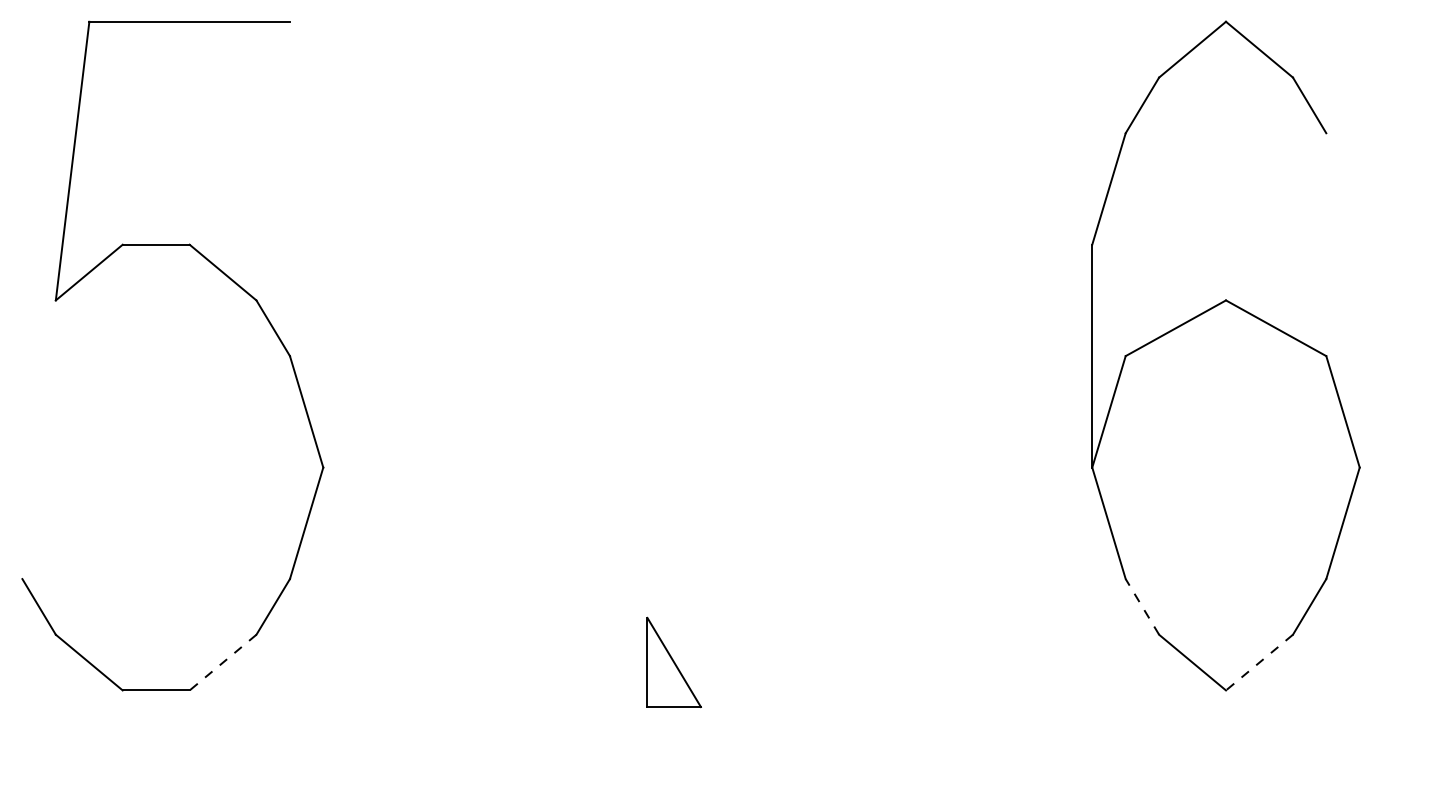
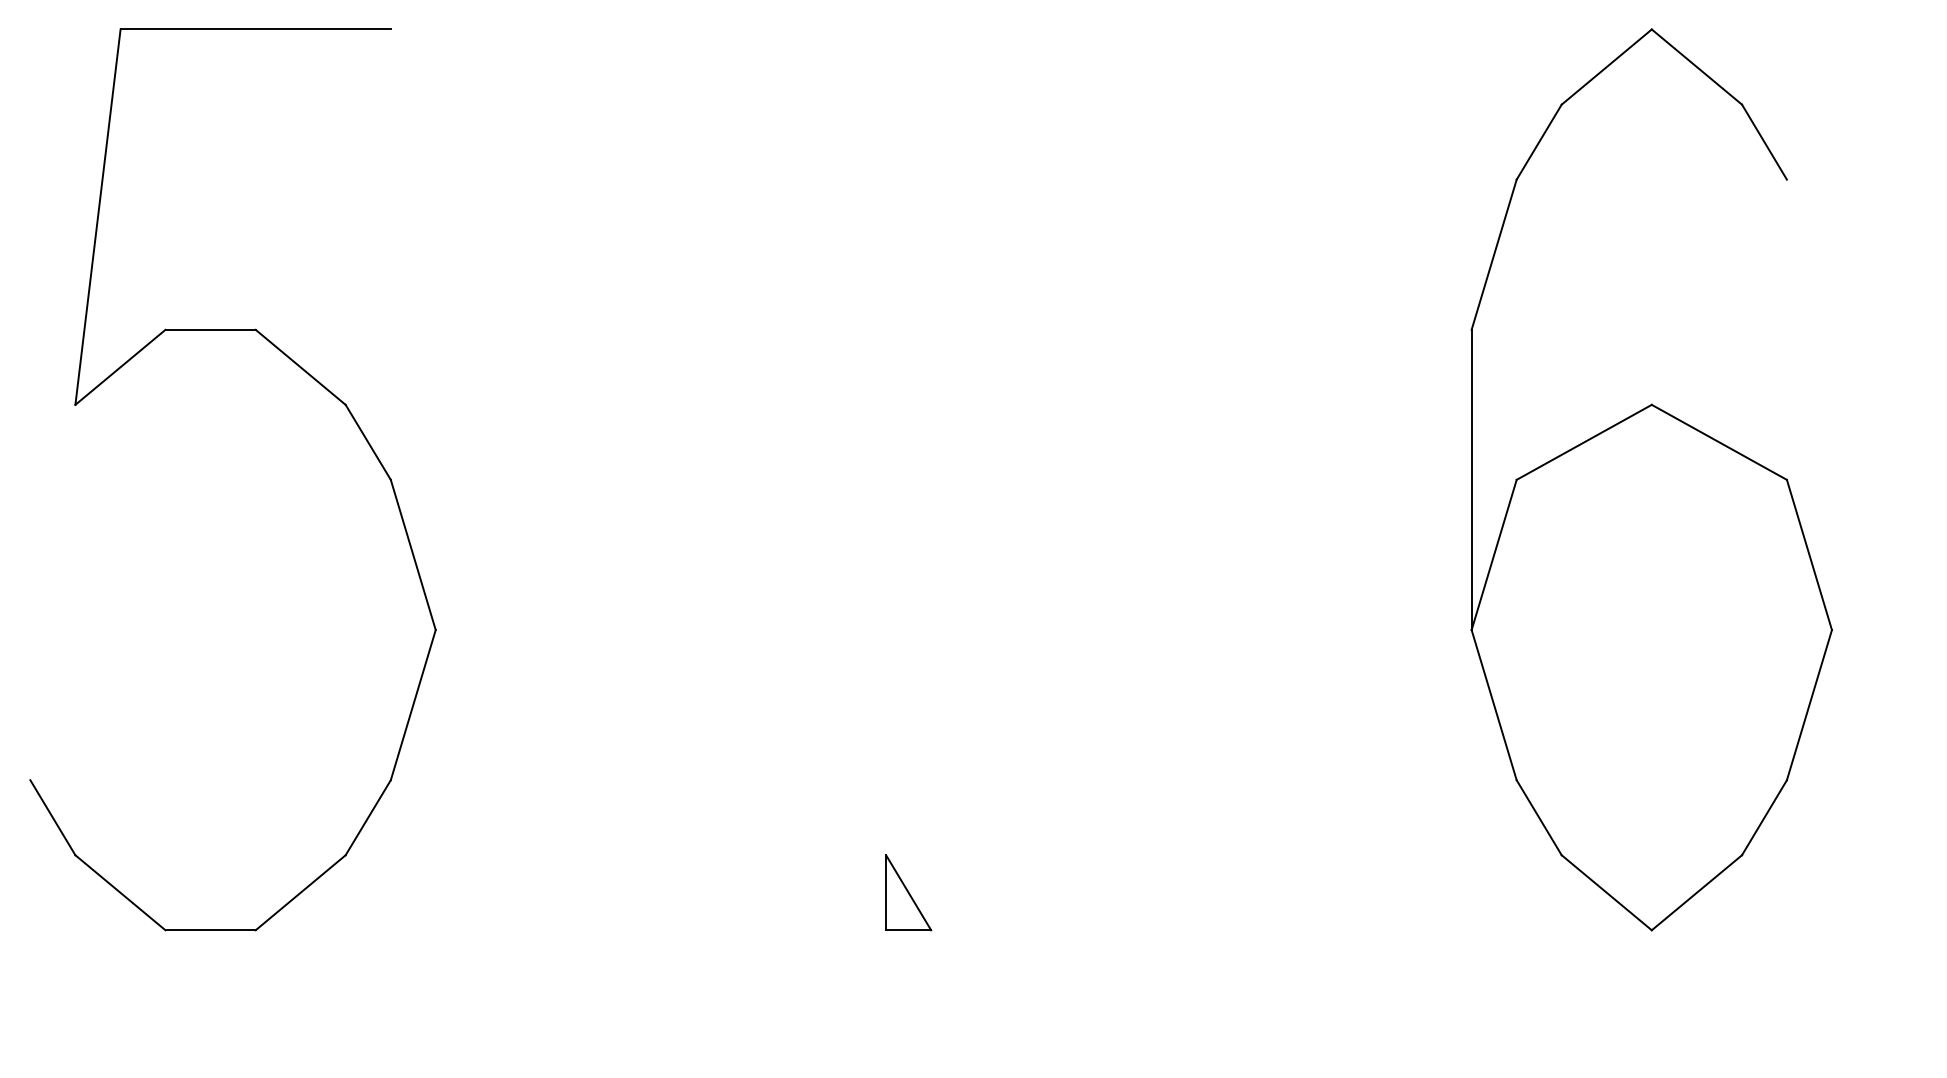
line: (1142, 606) -> (1539, 817), dashed -> solid
line: (222, 662) -> (300, 892), dashed -> solid
part: (674, 662) -> (908, 892), size x0.62
line: (1259, 662) -> (1696, 892), dashed -> solid

